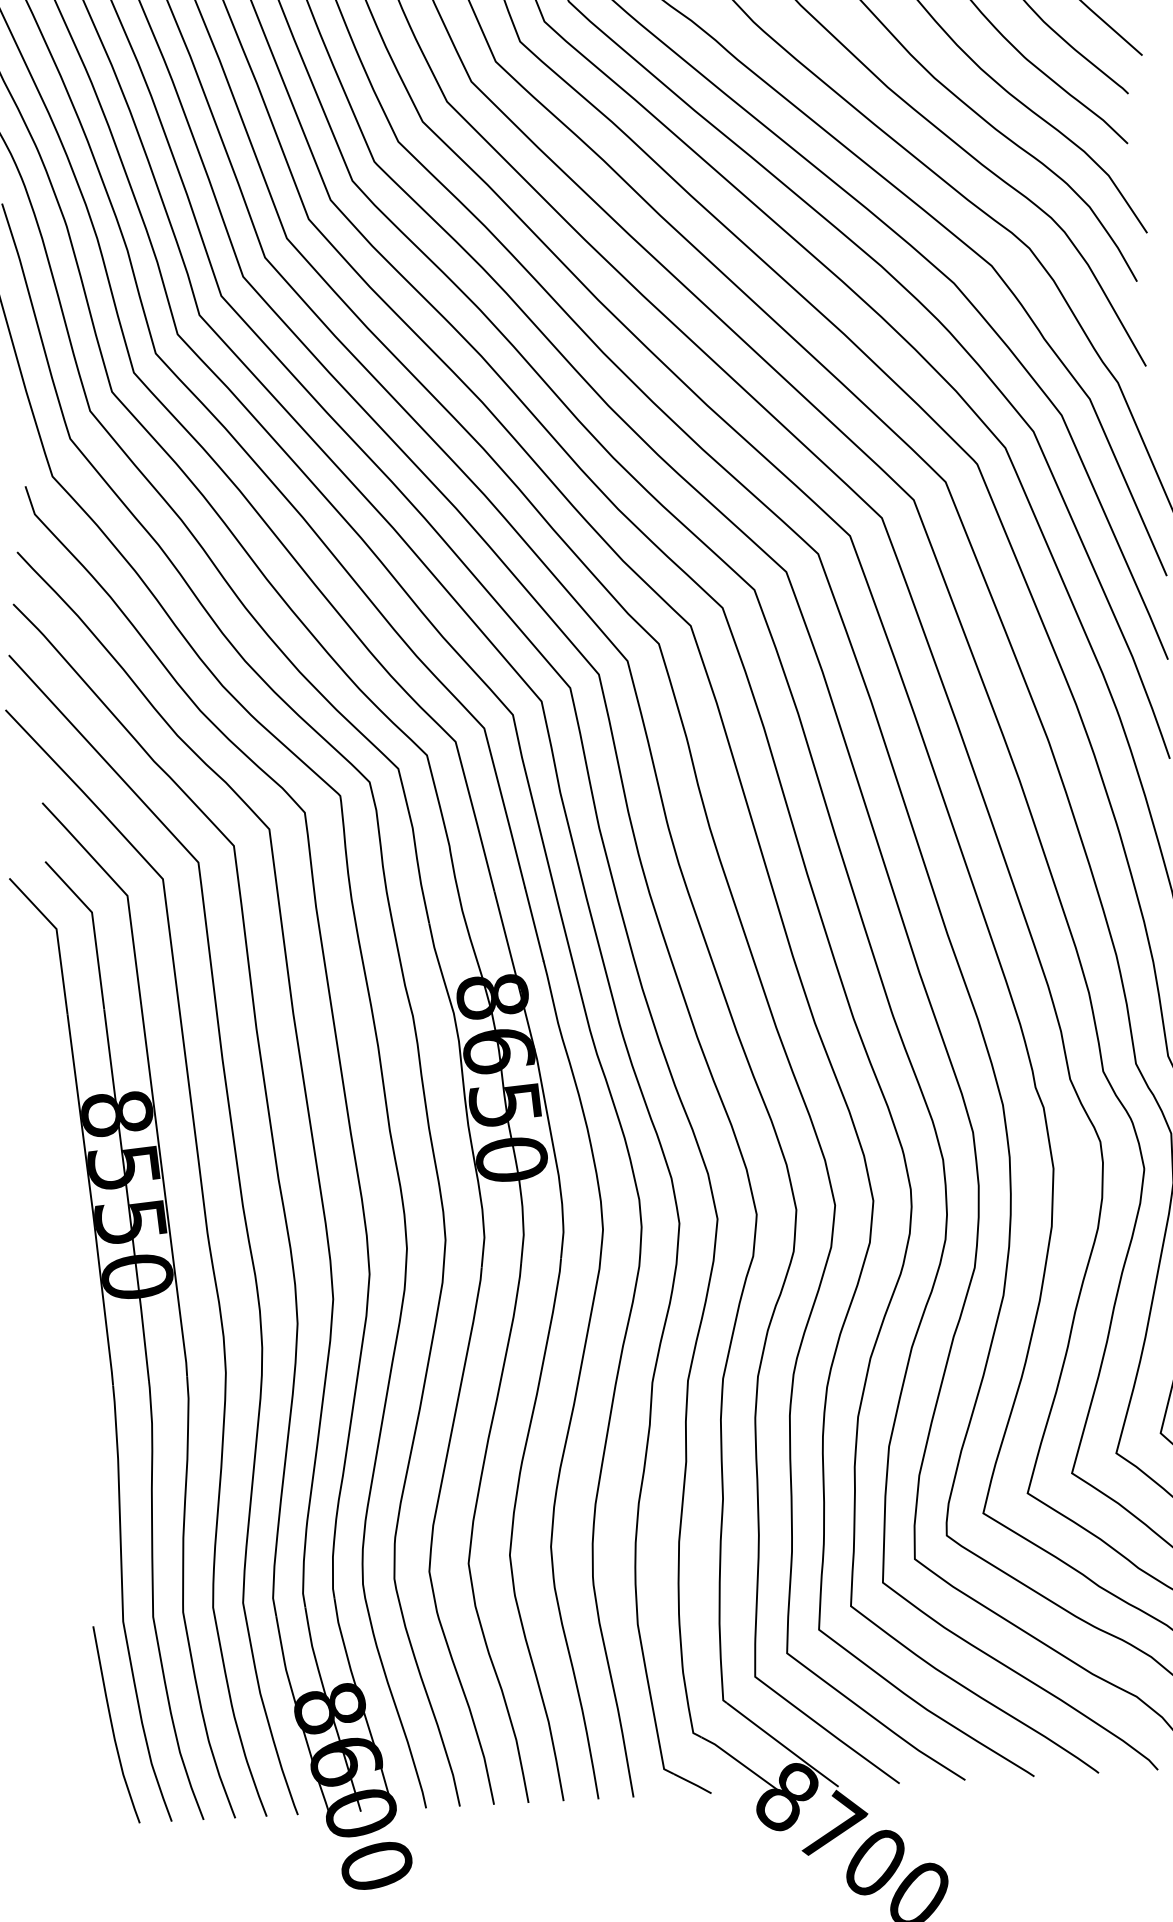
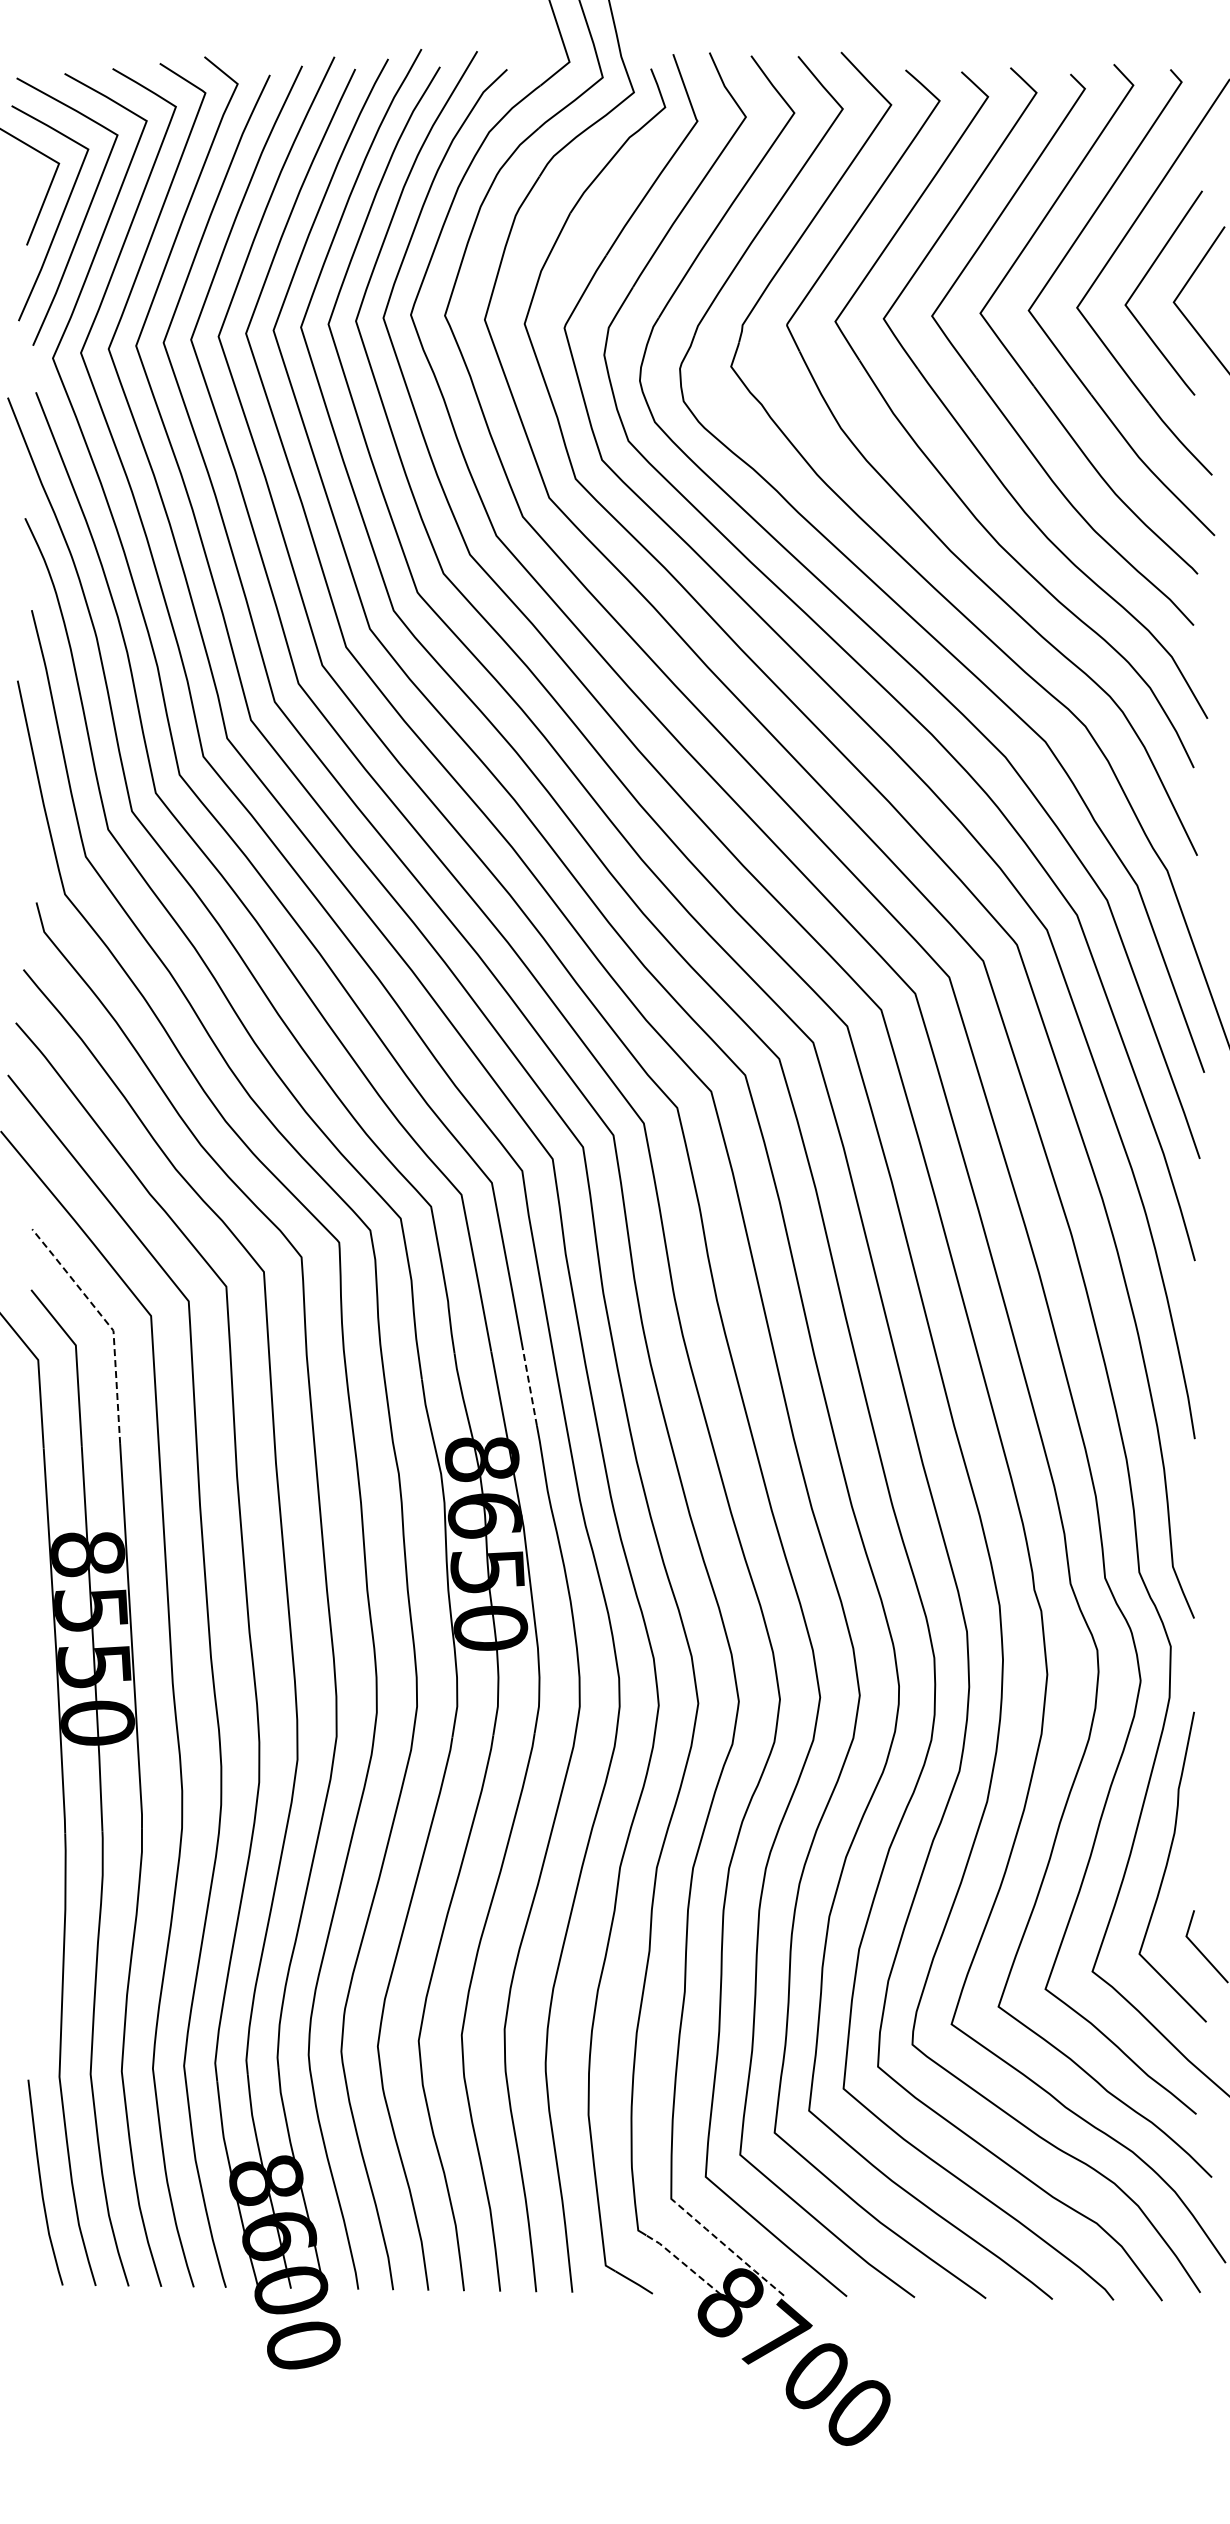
line: (122, 890) -> (108, 1324), solid -> dashed
line: (534, 923) -> (530, 1387), solid -> dashed
line: (781, 1744) -> (728, 2248), solid -> dashed
line: (739, 1762) -> (683, 2263), solid -> dashed

